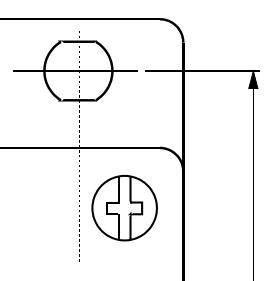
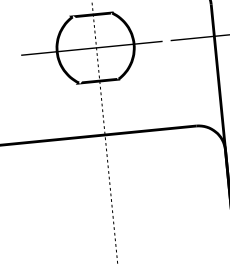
part: (124, 208) -> (163, 198), removed

